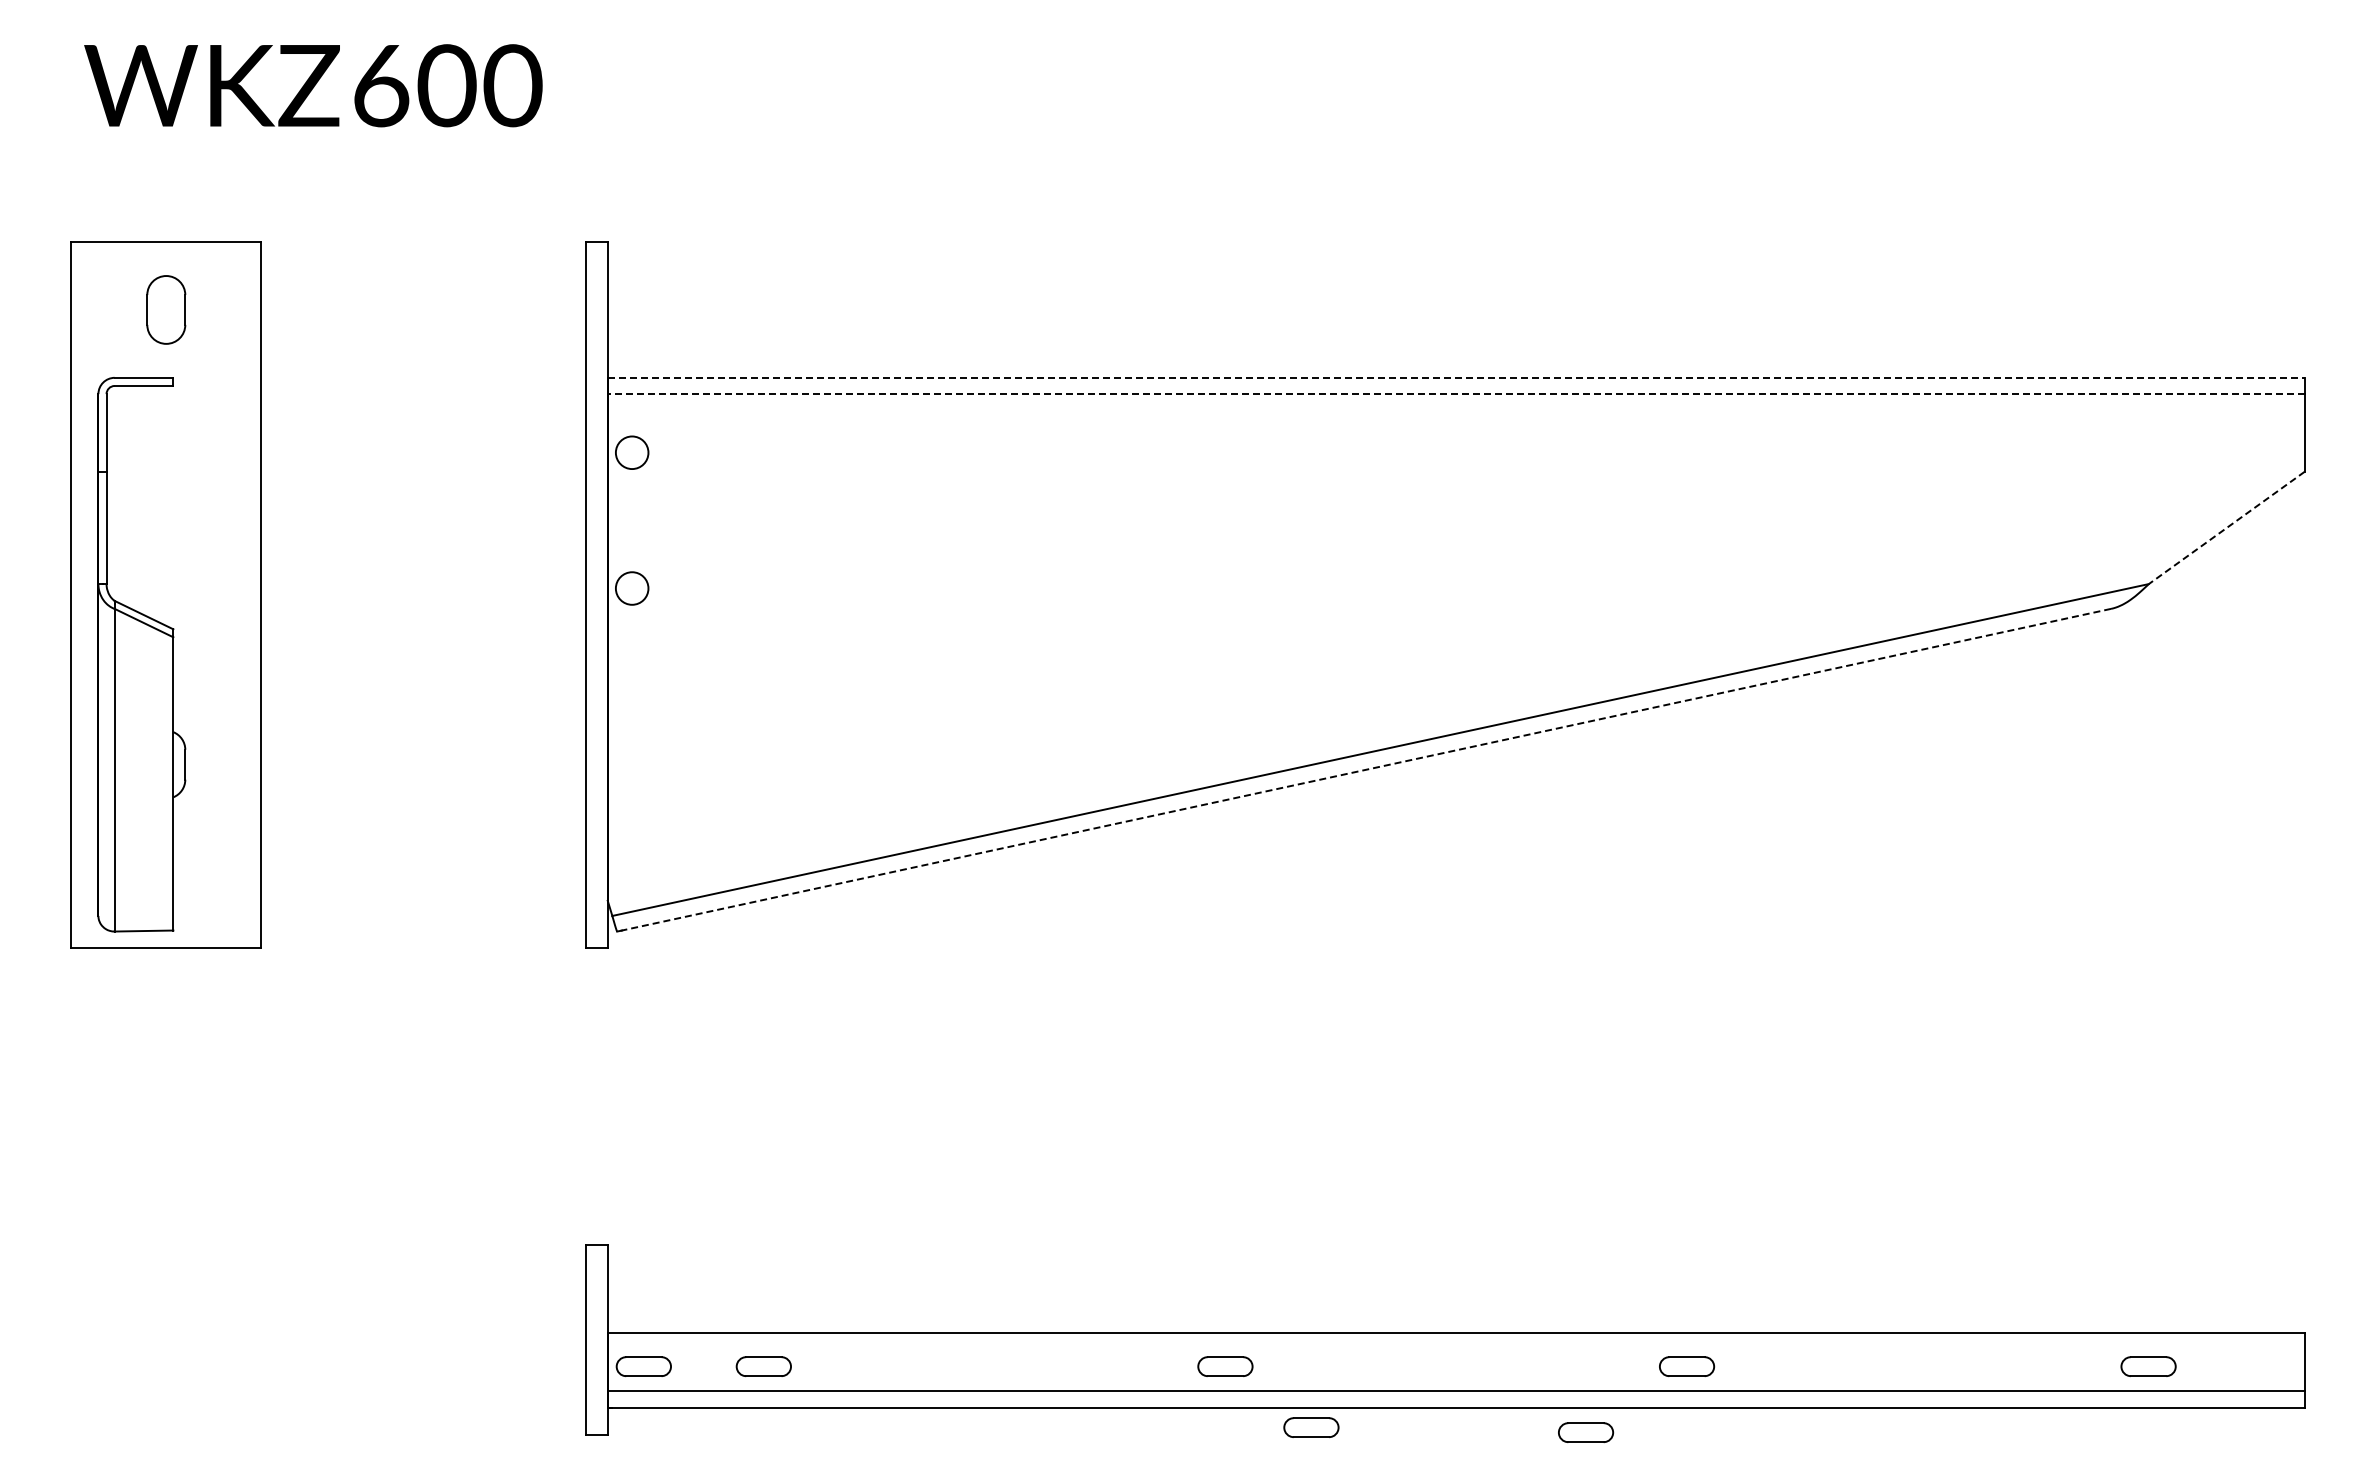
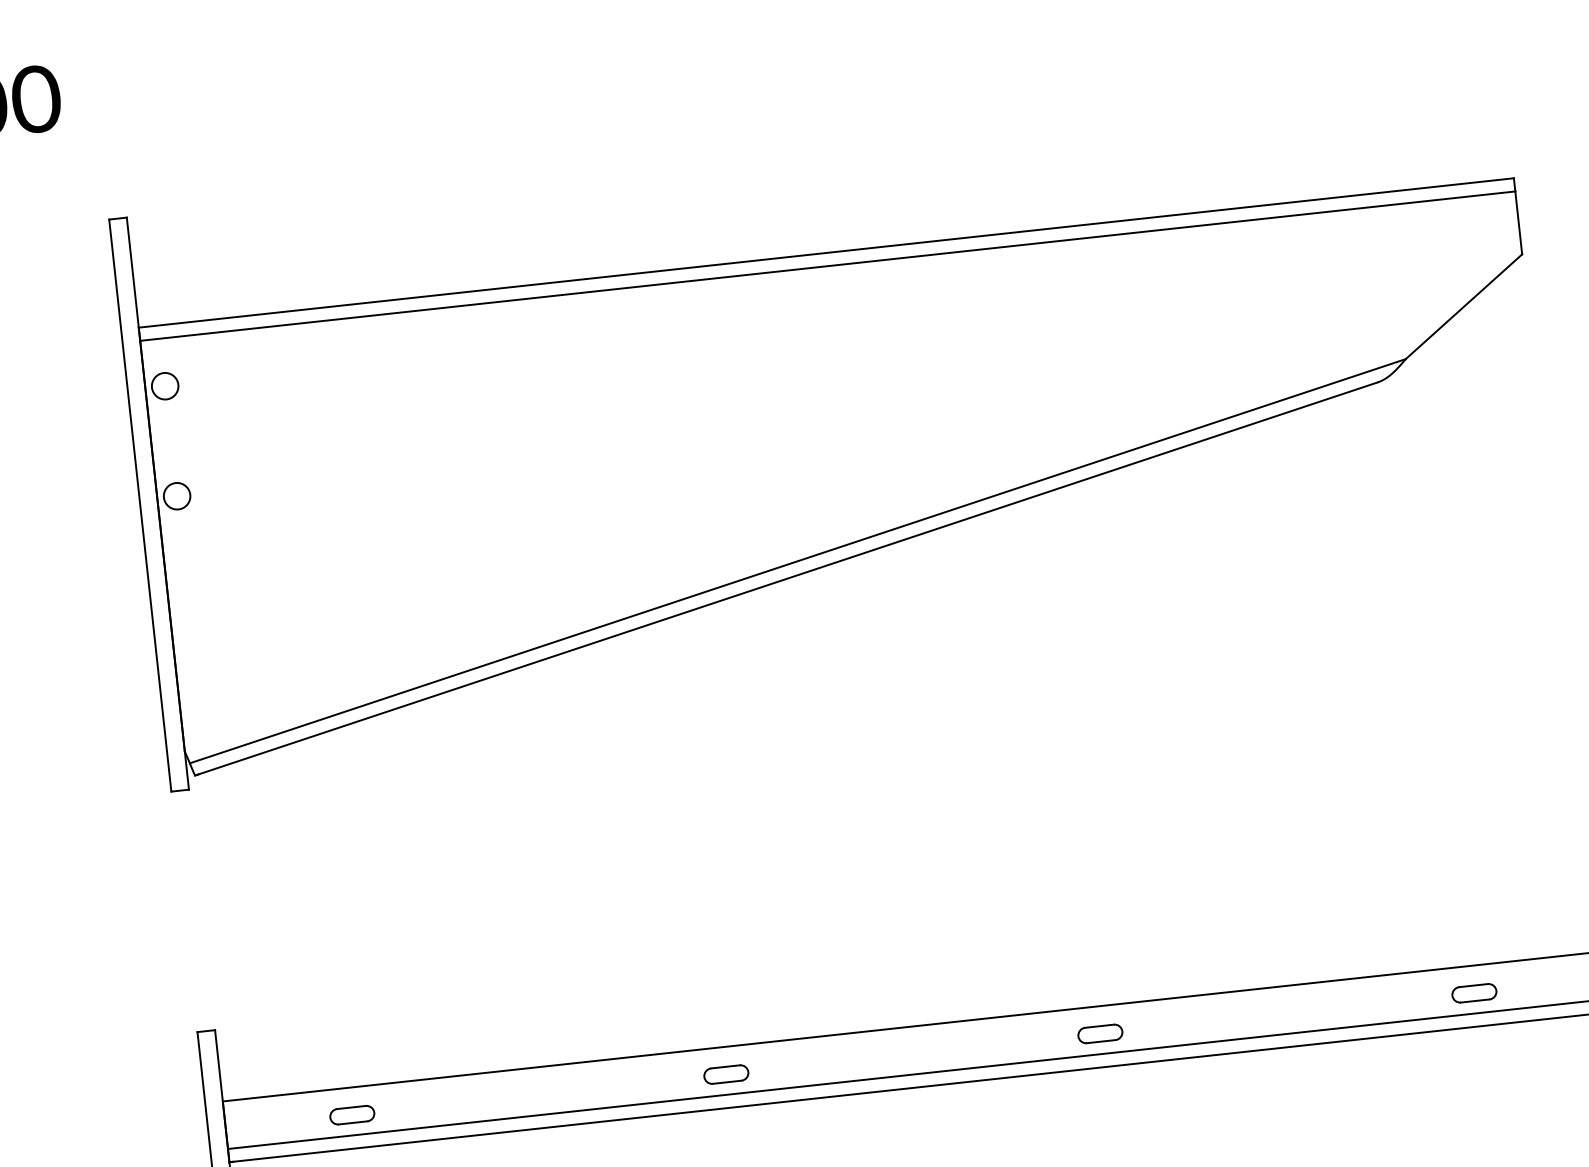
line: (1456, 377) -> (826, 252), dashed -> solid
line: (1455, 394) -> (827, 266), dashed -> solid
line: (2226, 528) -> (1463, 307), dashed -> solid
line: (1363, 770) -> (785, 579), dashed -> solid
part: (643, 1366) -> (254, 1125), removed
part: (1311, 1427) -> (801, 1116), removed
part: (1586, 1432) -> (1024, 1096), removed

